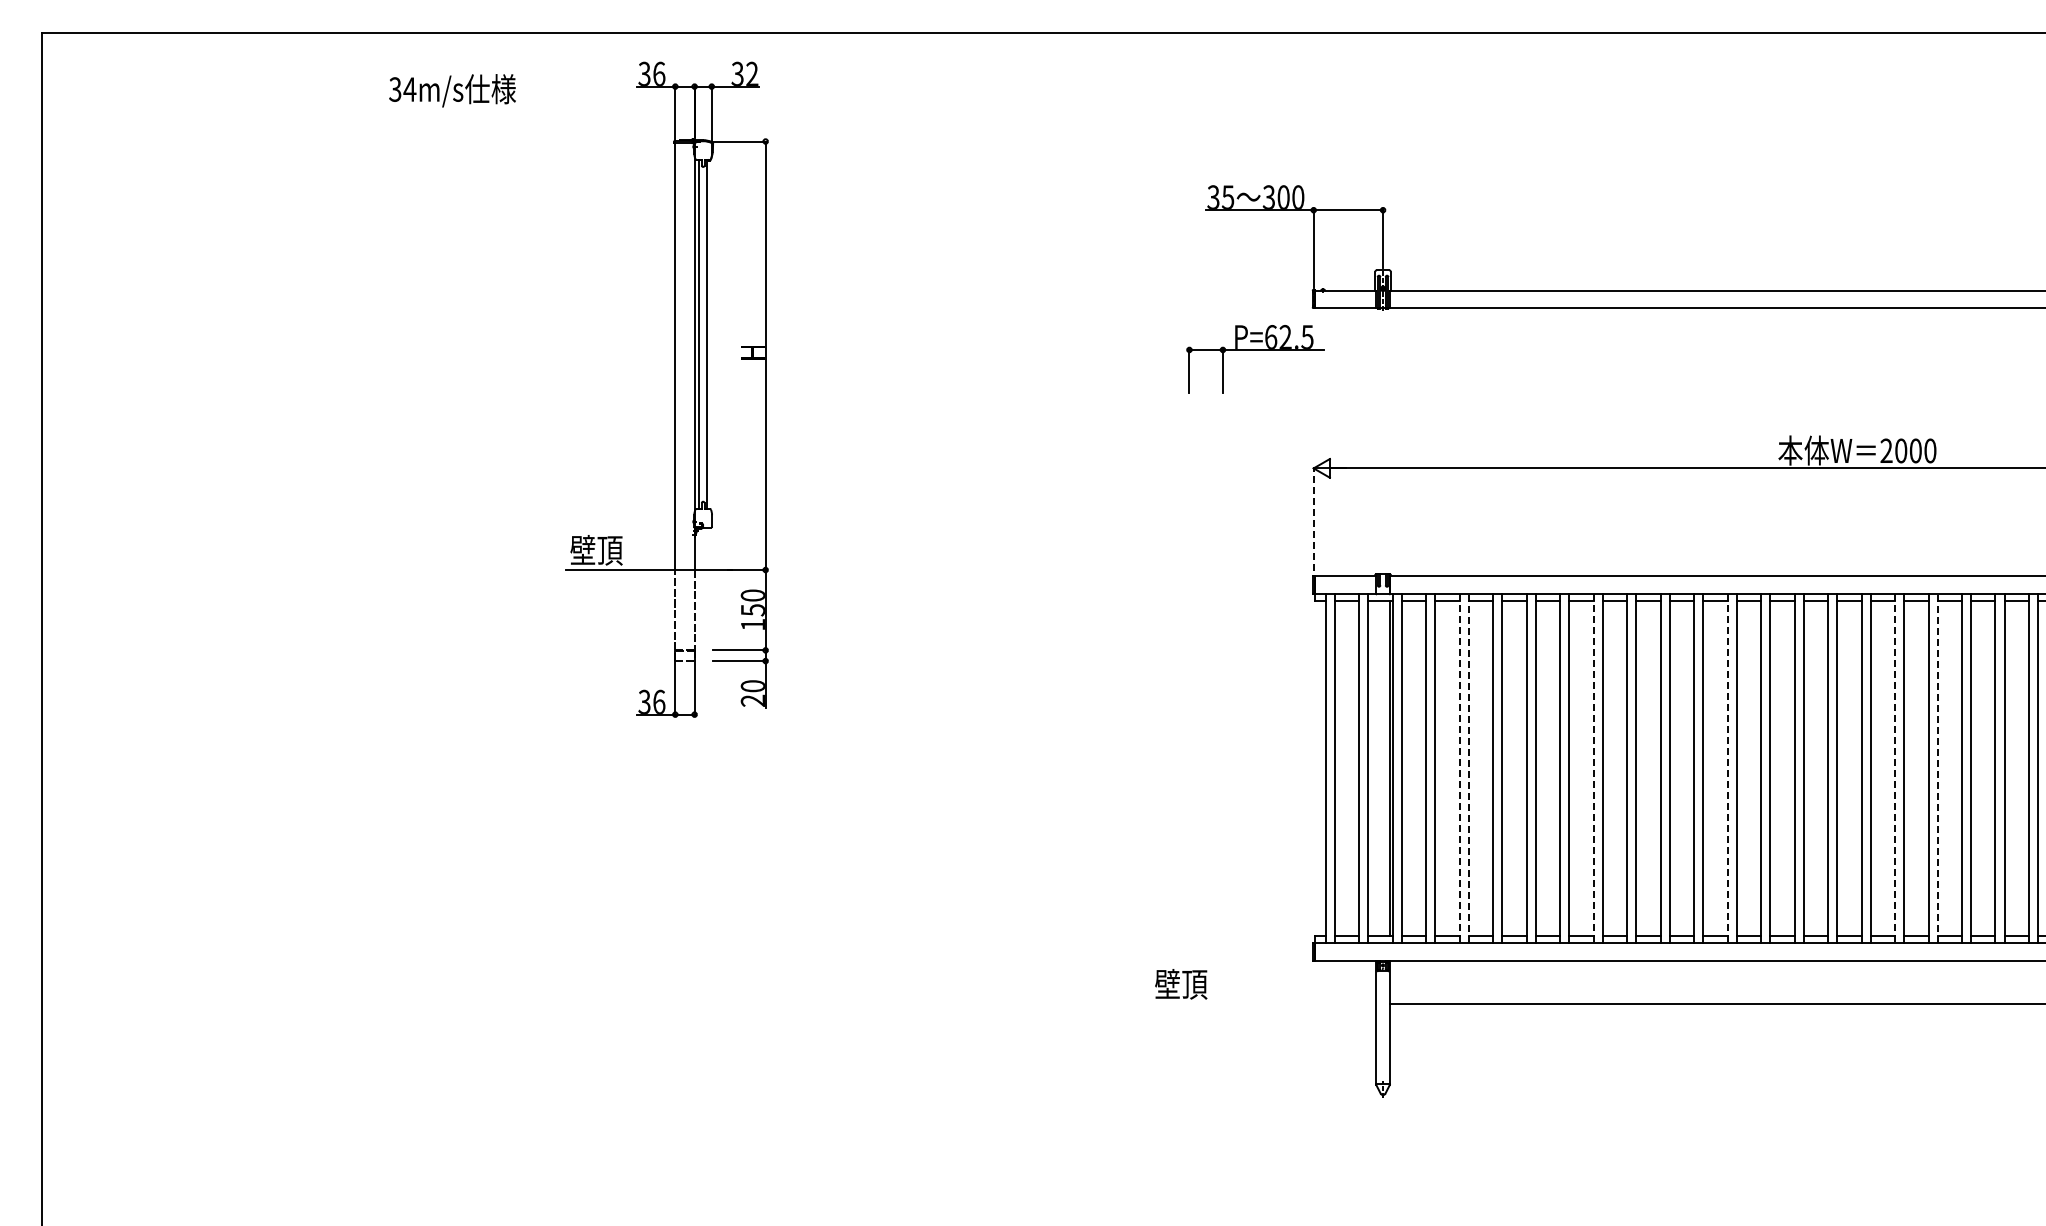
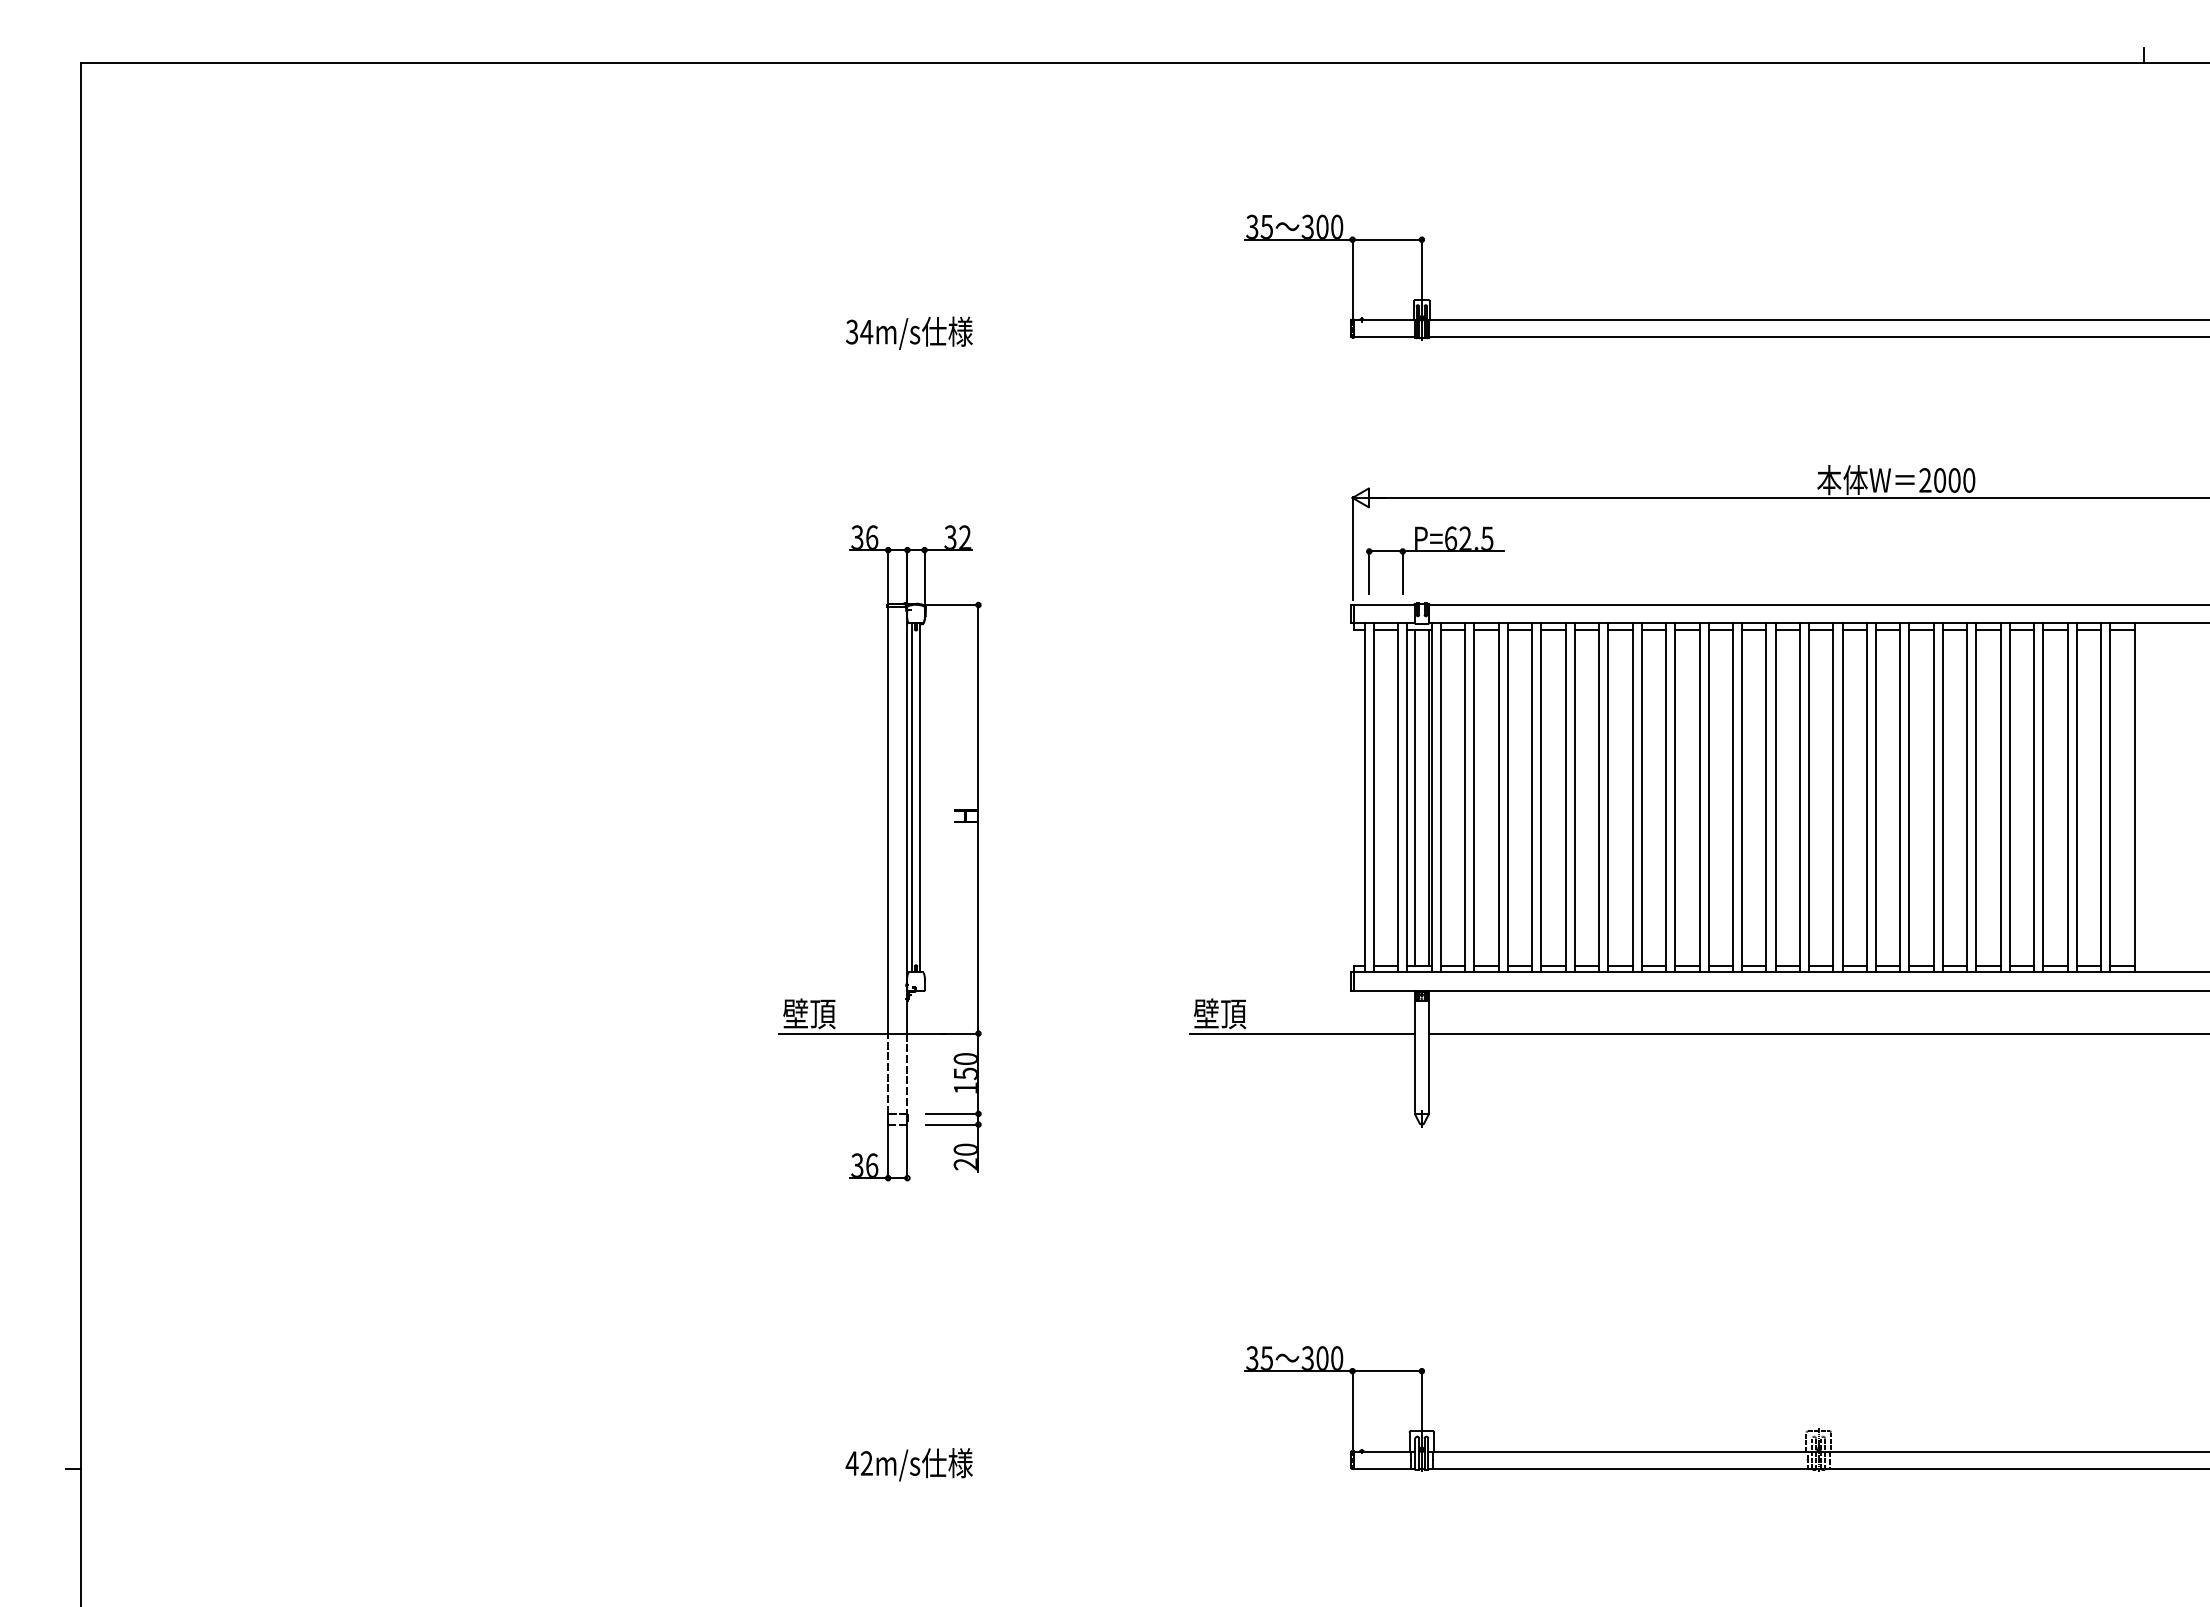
text: (452, 89) -> (909, 332), moved
part: (1255, 349) -> (1435, 551), moved
part: (674, 389) -> (887, 853), moved
line: (1313, 518) -> (1352, 548), dashed -> solid
line: (1376, 767) -> (1415, 797), added
line: (1459, 767) -> (1498, 797), dashed -> solid
line: (1468, 767) -> (1507, 797), dashed -> solid
line: (1593, 767) -> (1632, 797), dashed -> solid
line: (1727, 767) -> (1766, 797), dashed -> solid
line: (1894, 767) -> (1933, 797), dashed -> solid
line: (1937, 767) -> (1976, 797), dashed -> solid
line: (1263, 1003) -> (1302, 1033), added

